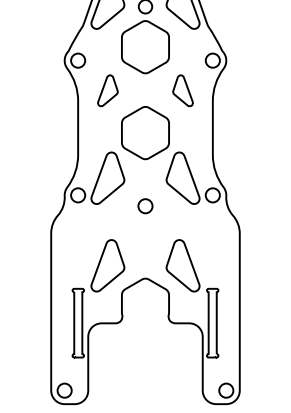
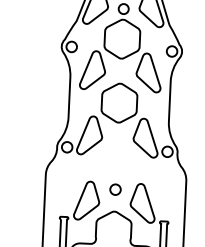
part: (107, 90) -> (92, 70), size x1.67
part: (182, 90) -> (148, 72), size x1.67
circle: (145, 206) -> (115, 189), moved

